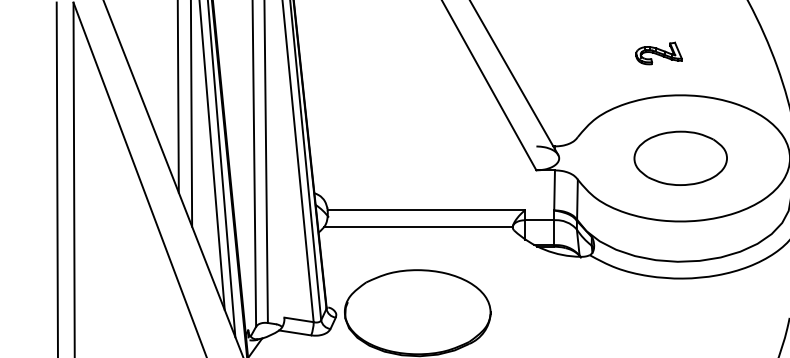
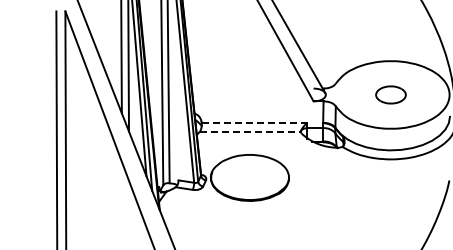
part: (659, 53) -> (379, 38), removed
part: (679, 157) -> (390, 94), size x0.6
line: (426, 209) -> (254, 122), solid -> dashed
line: (418, 226) -> (250, 131), solid -> dashed

